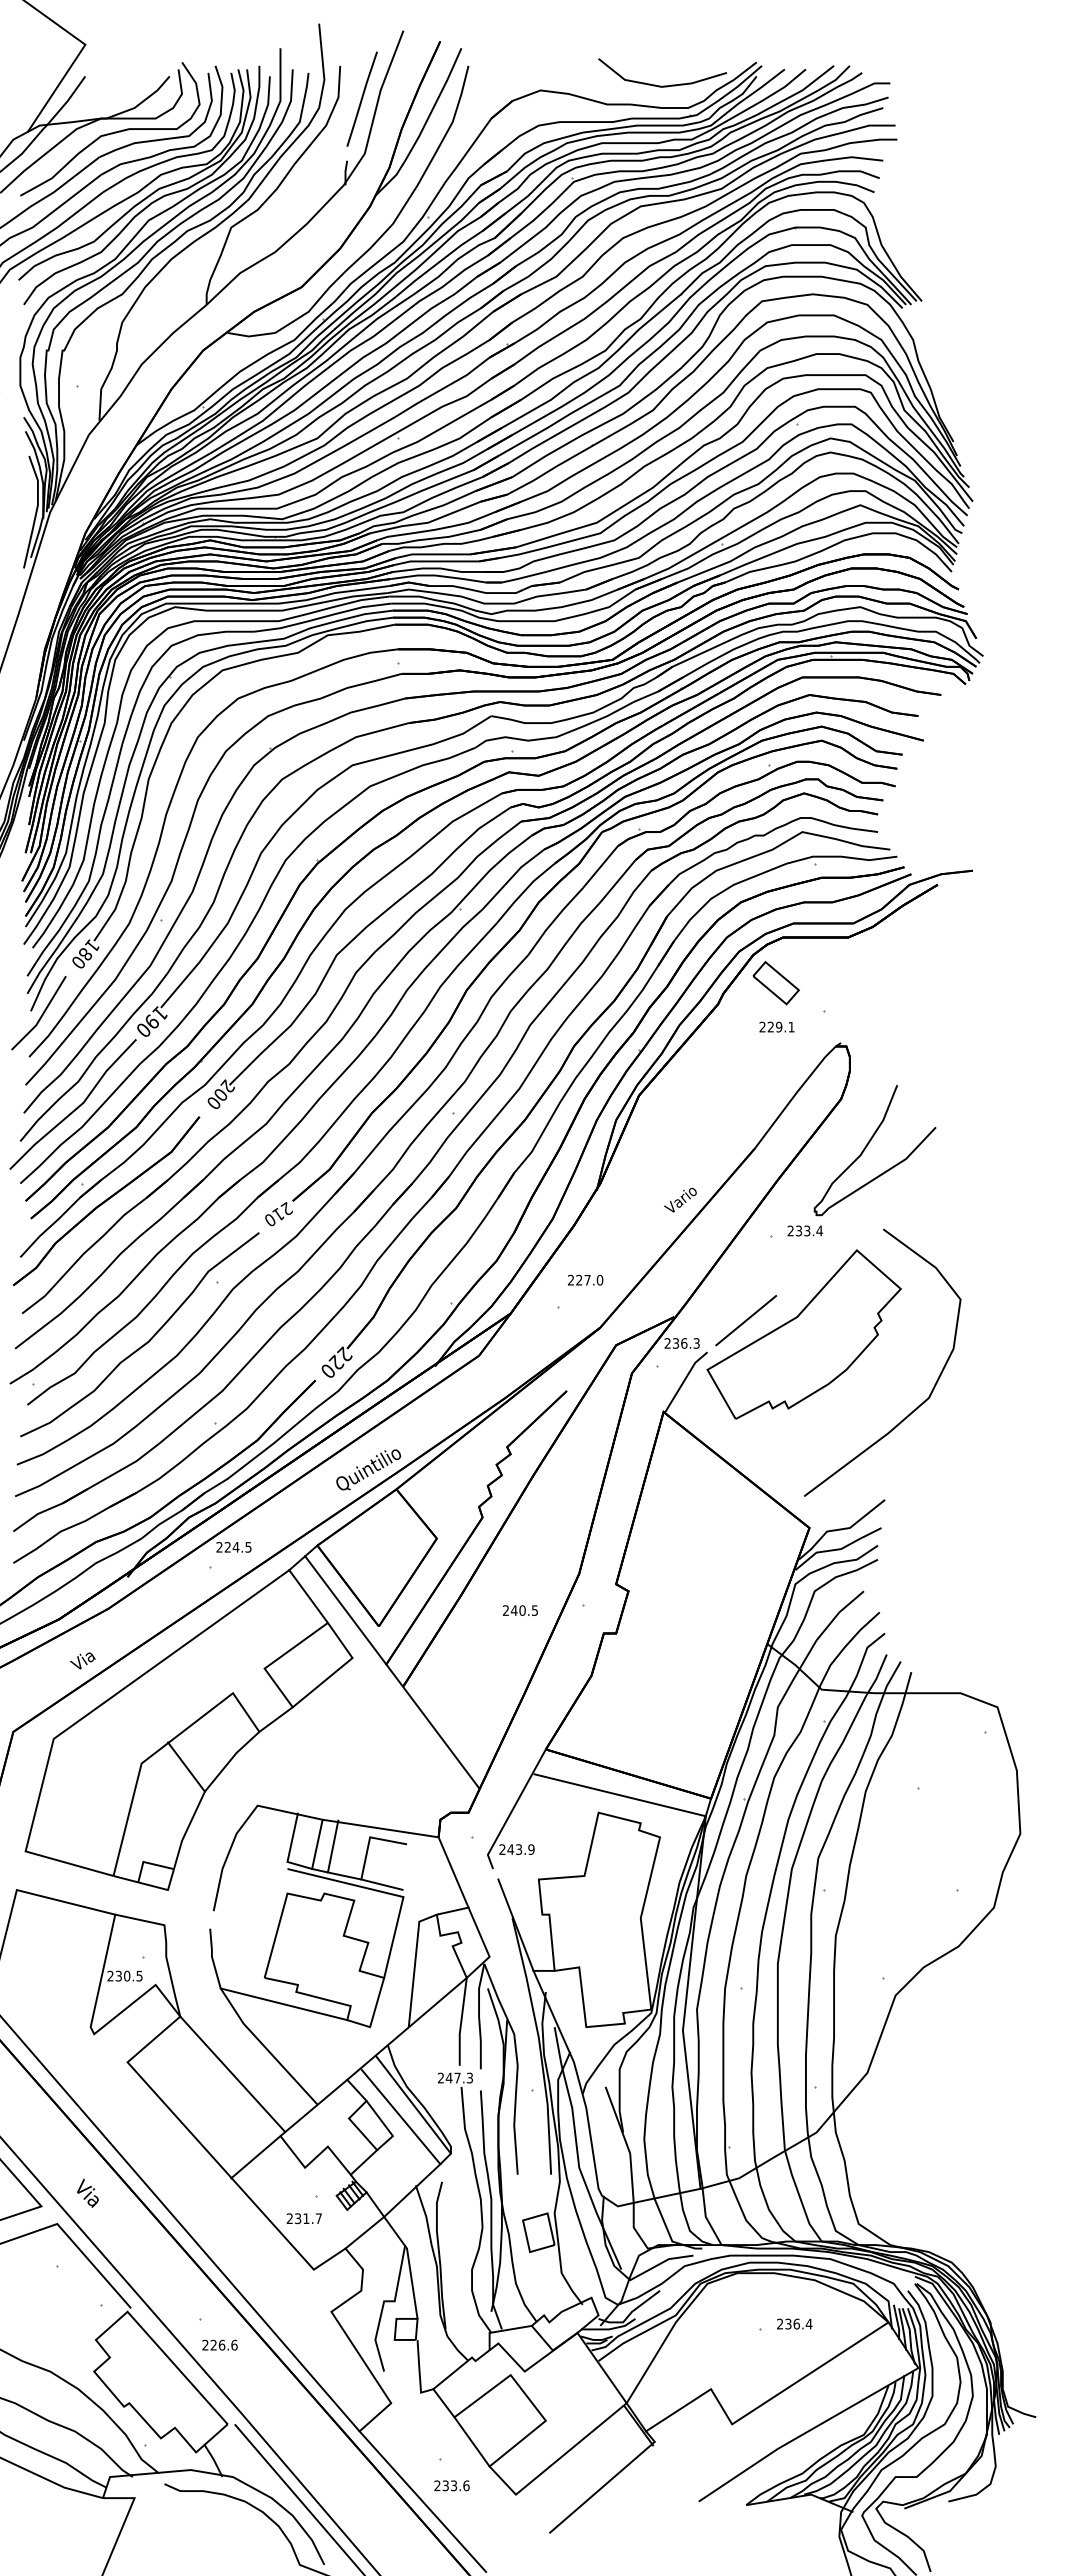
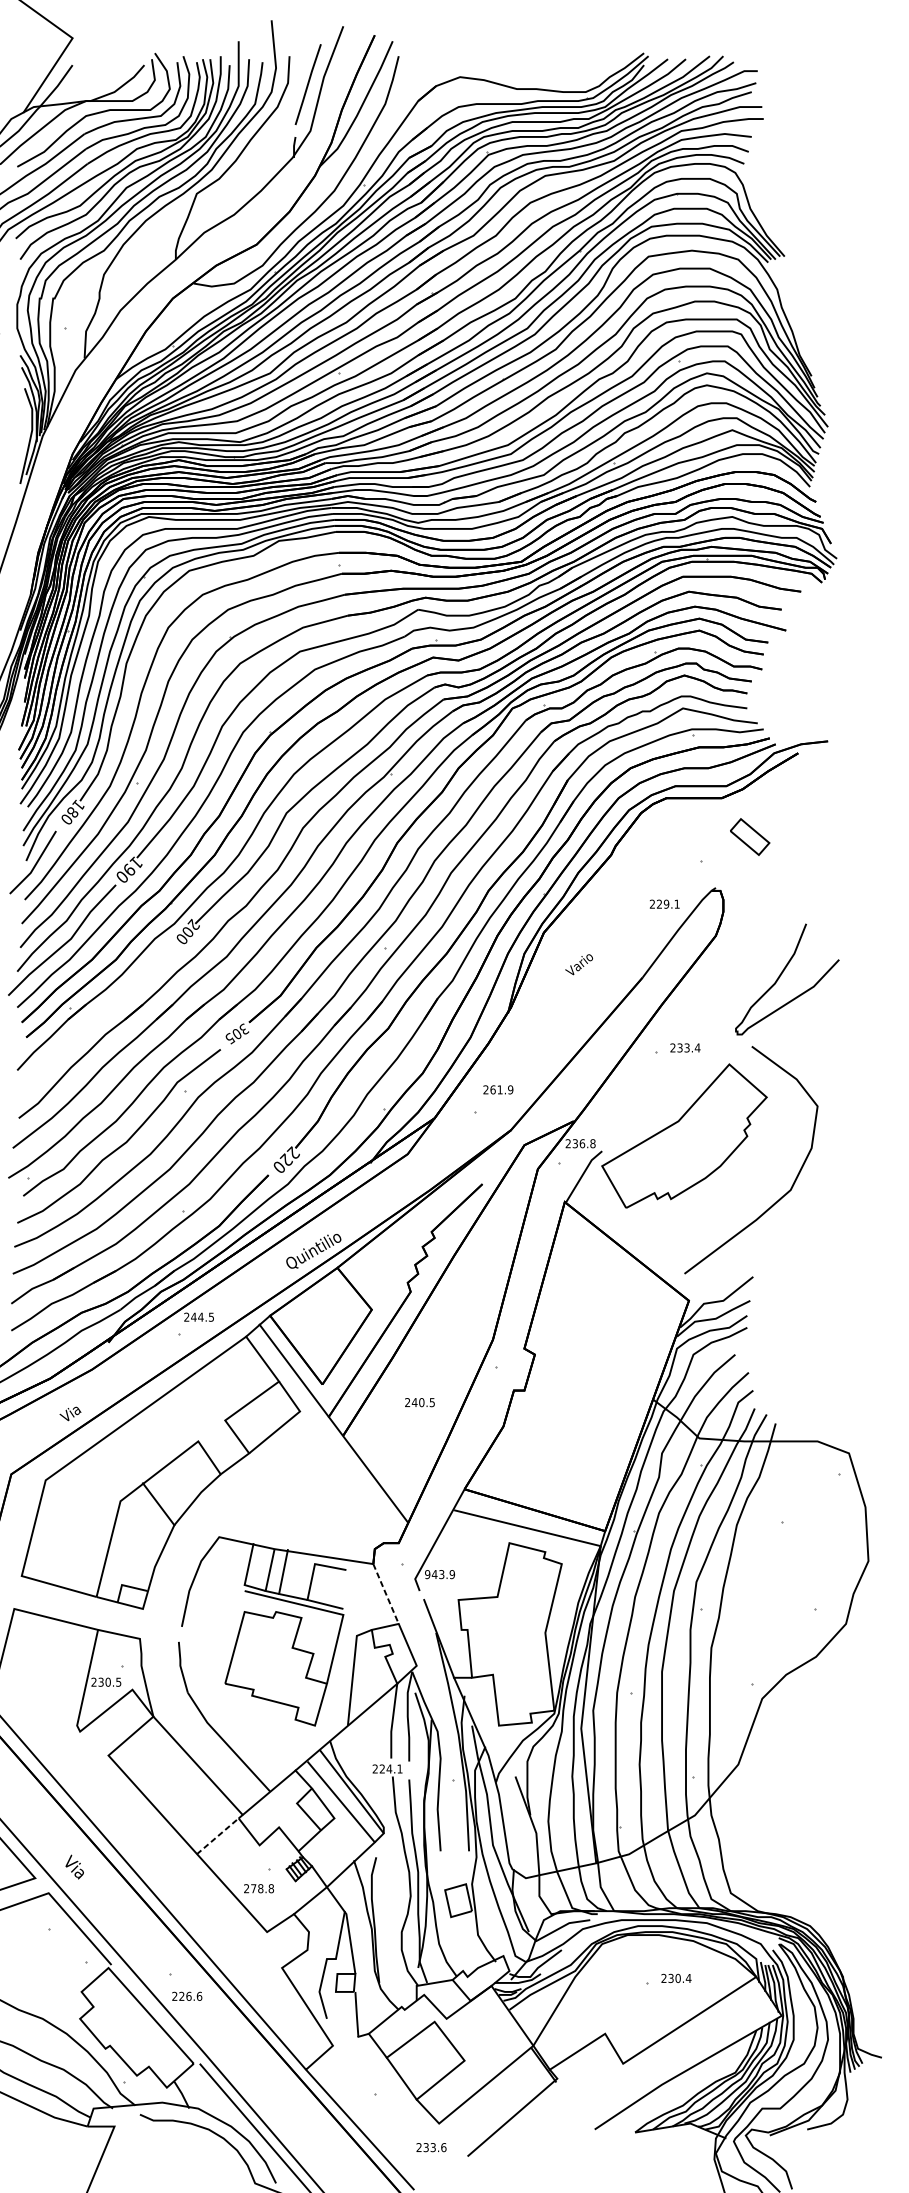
line: (662, 85) -> (563, 72), removed
part: (775, 983) -> (749, 837), moved
text: (776, 1026) -> (664, 903), moved
curve: (867, 1146) -> (780, 976), moved
text: (680, 1199) -> (579, 964), moved
part: (106, 1200) -> (90, 1022), removed
text: (279, 1214) -> (237, 1033), 210 -> 305
text: (589, 1279) -> (501, 1089), 227.0 -> 261.9
line: (746, 1320) -> (635, 1124), removed
text: (696, 1343) -> (592, 1143), 236.3 -> 236.8
text: (227, 1547) -> (193, 1317), 224.5 -> 244.5
text: (520, 1610) -> (420, 1402), moved
text: (502, 1849) -> (427, 1574), 243.9 -> 943.9
line: (453, 1872) -> (385, 1594), solid -> dashed
line: (283, 2004) -> (241, 1706), removed
text: (458, 2077) -> (390, 1768), 247.3 -> 224.1
line: (256, 2156) -> (218, 1835), solid -> dashed
text: (308, 2218) -> (262, 1888), 231.7 -> 278.8
text: (796, 2323) -> (677, 1977), 236.4 -> 230.4
text: (451, 2485) -> (431, 2147), moved

